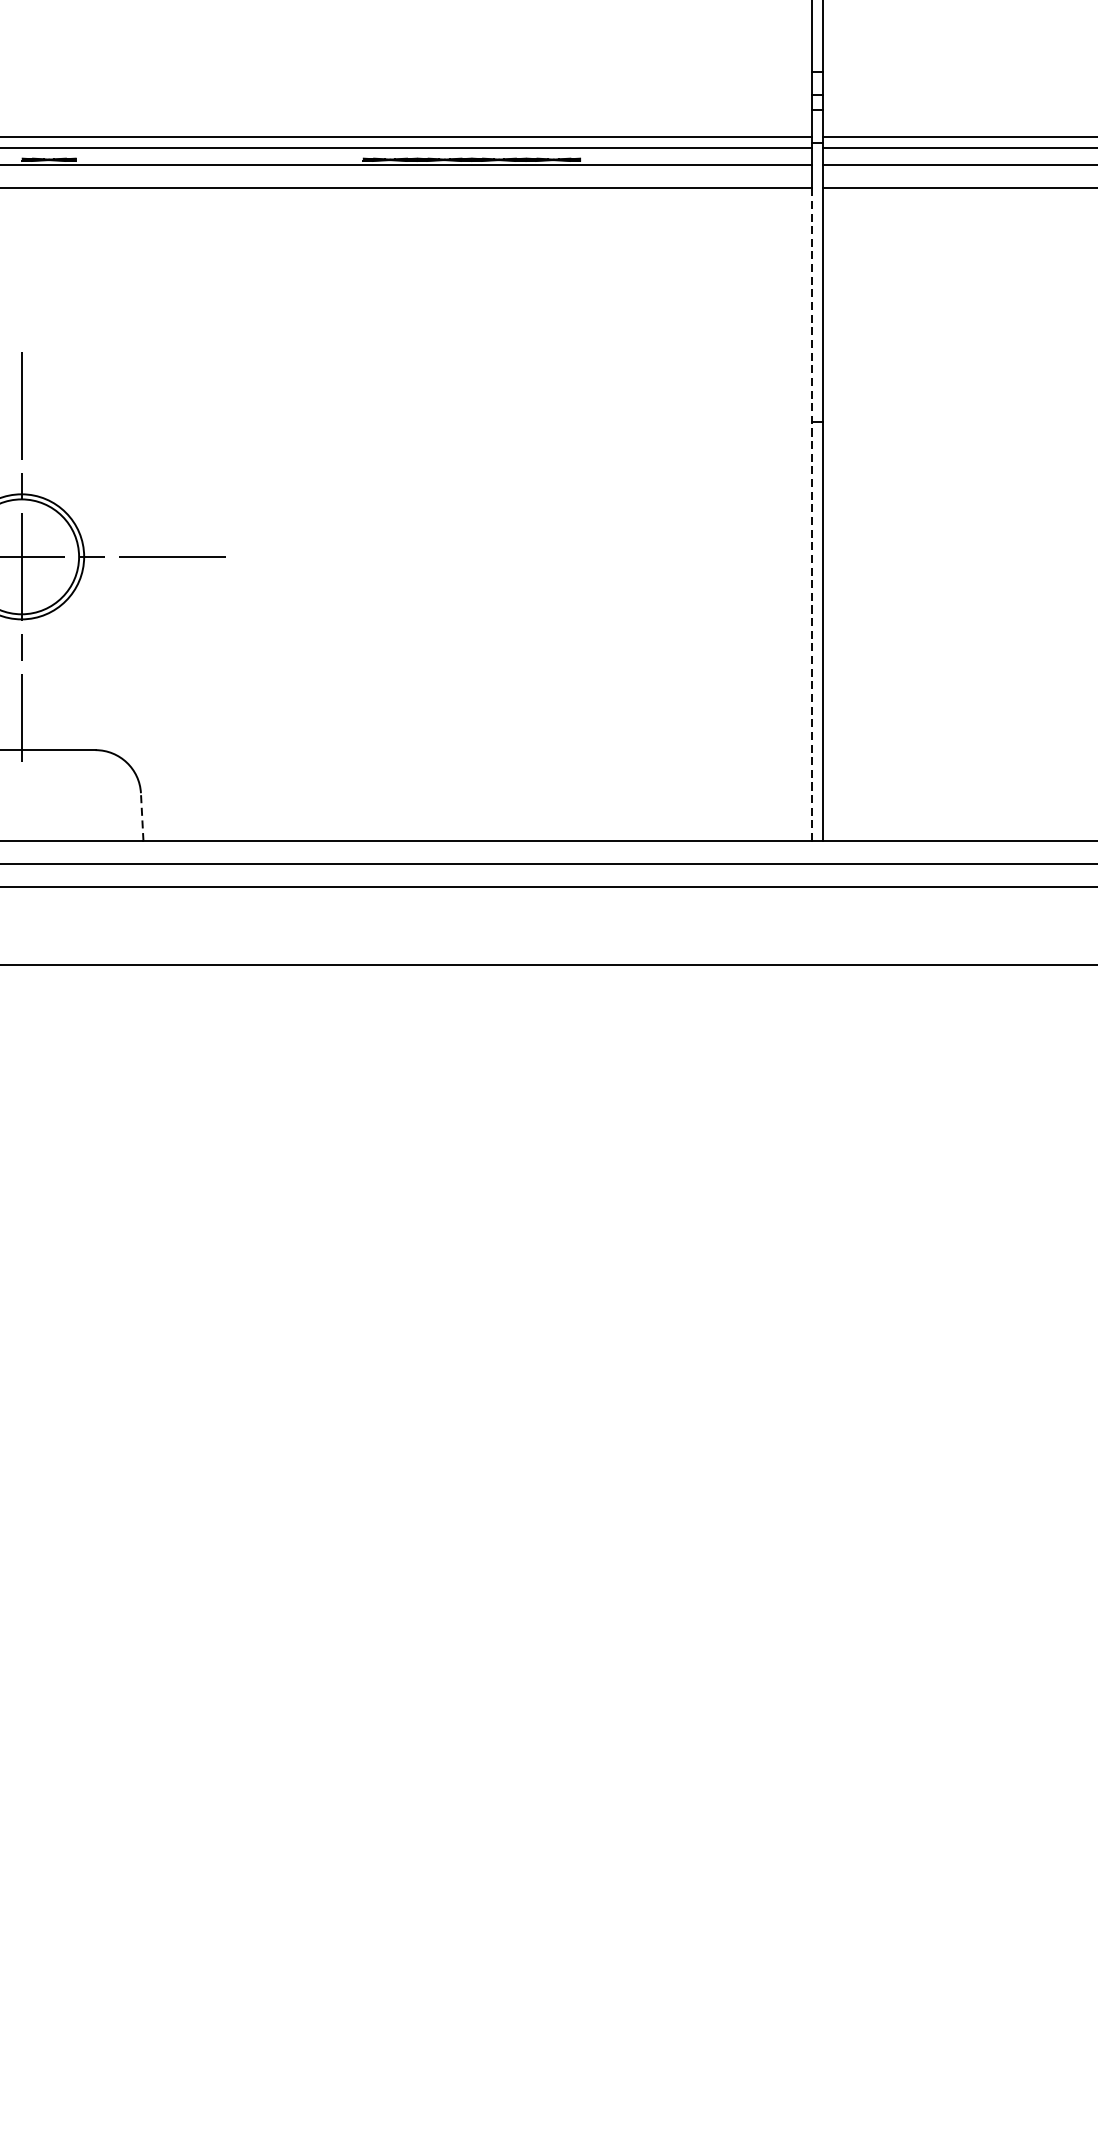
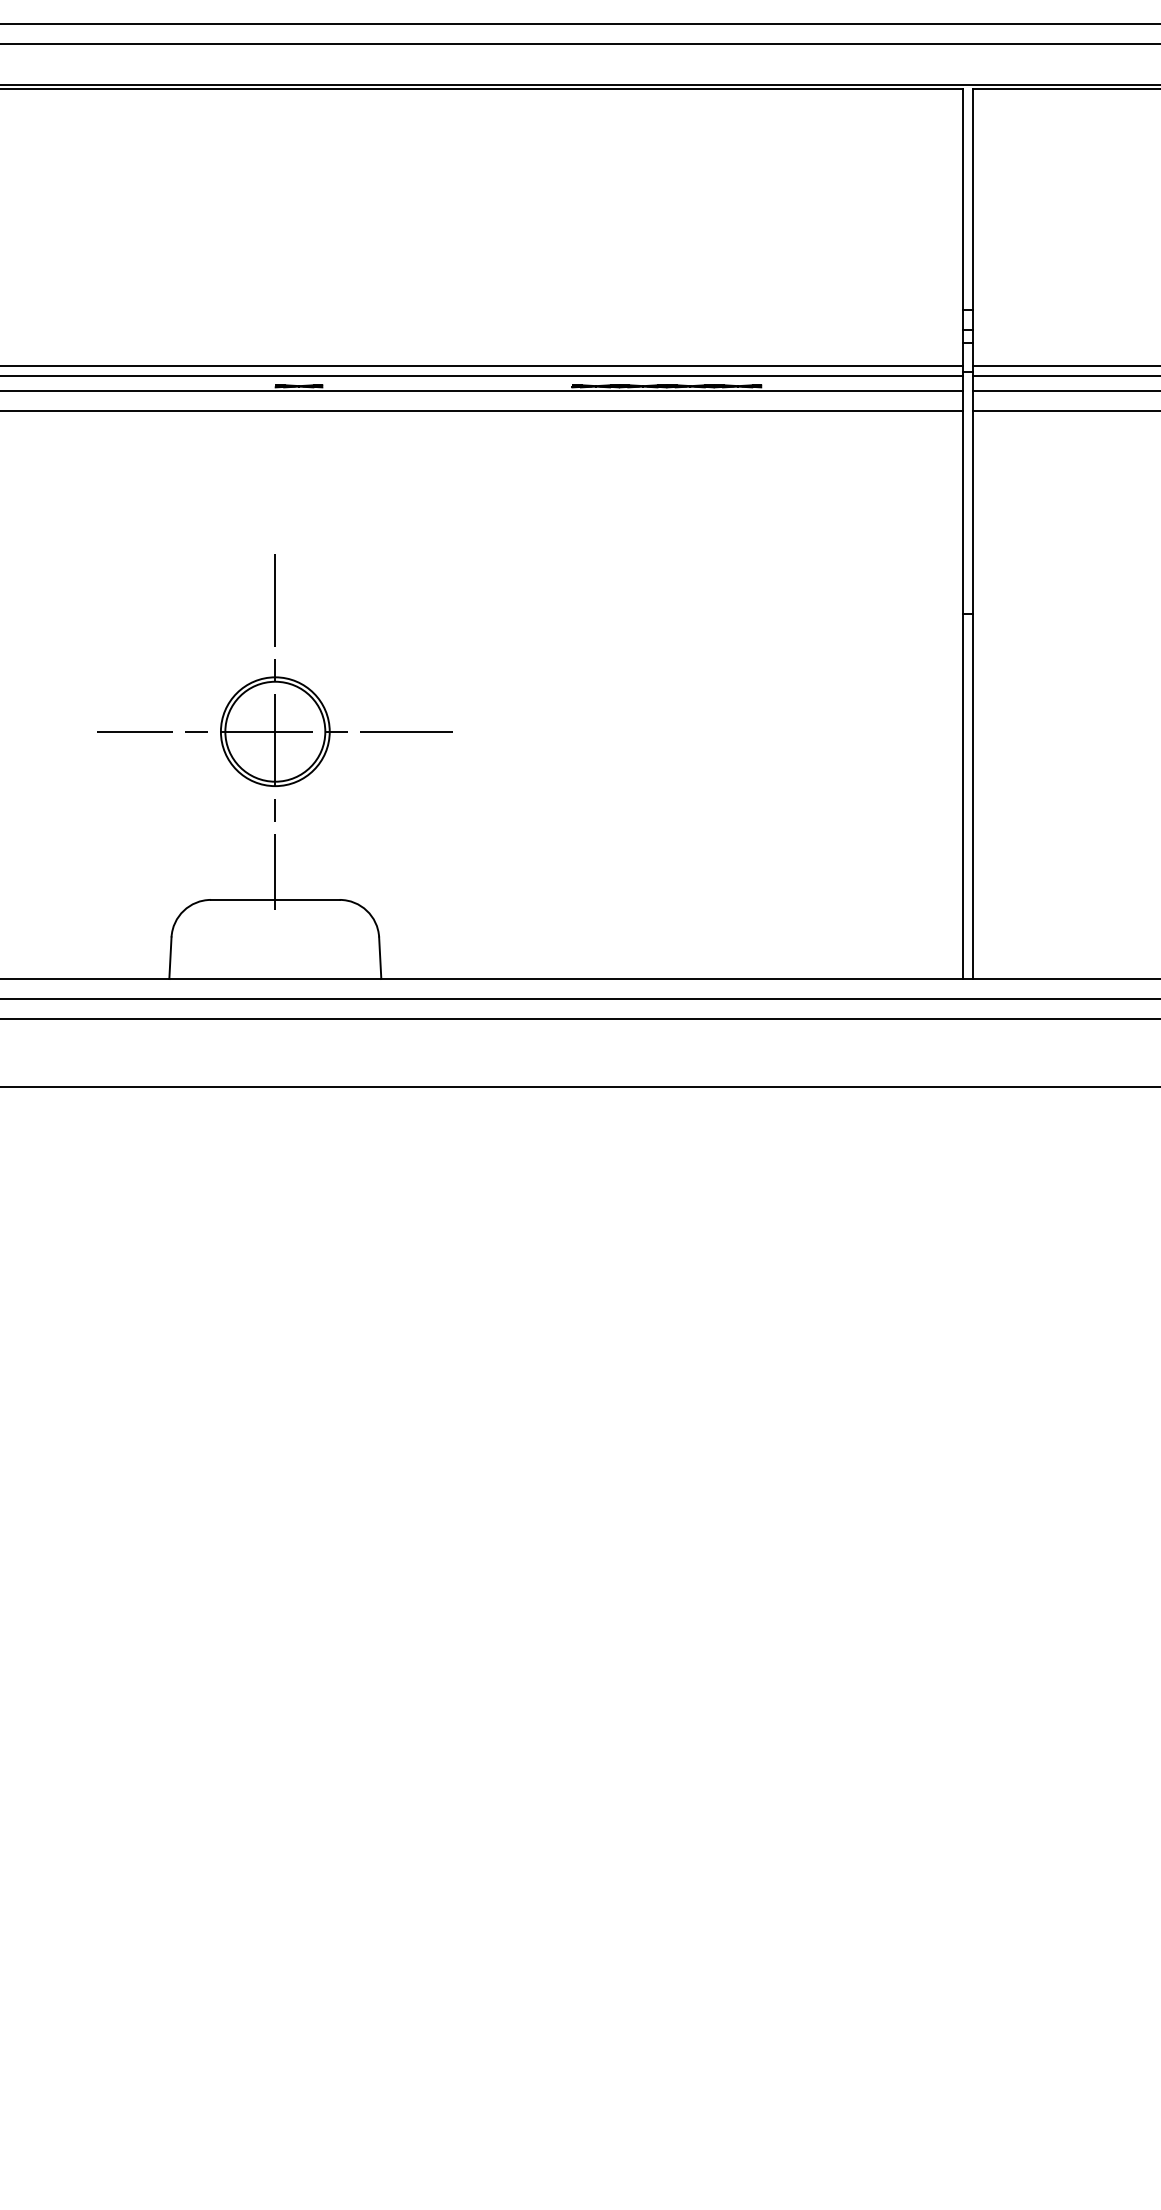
line: (811, 514) -> (962, 694), dashed -> solid
line: (142, 817) -> (380, 958), dashed -> solid

